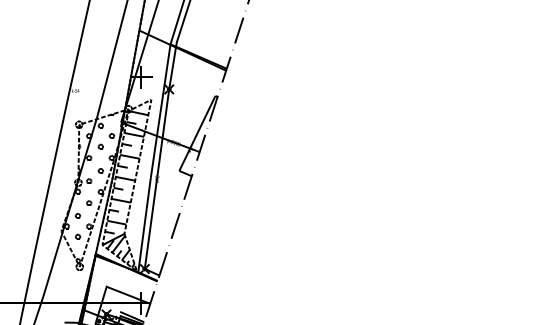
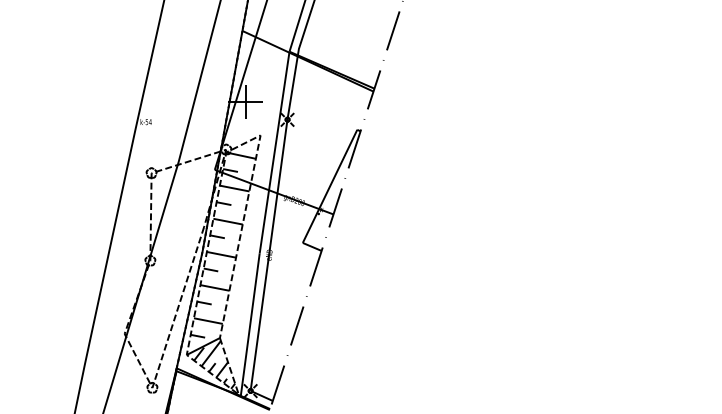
hatch: (94, 188) -> (174, 269), removed

